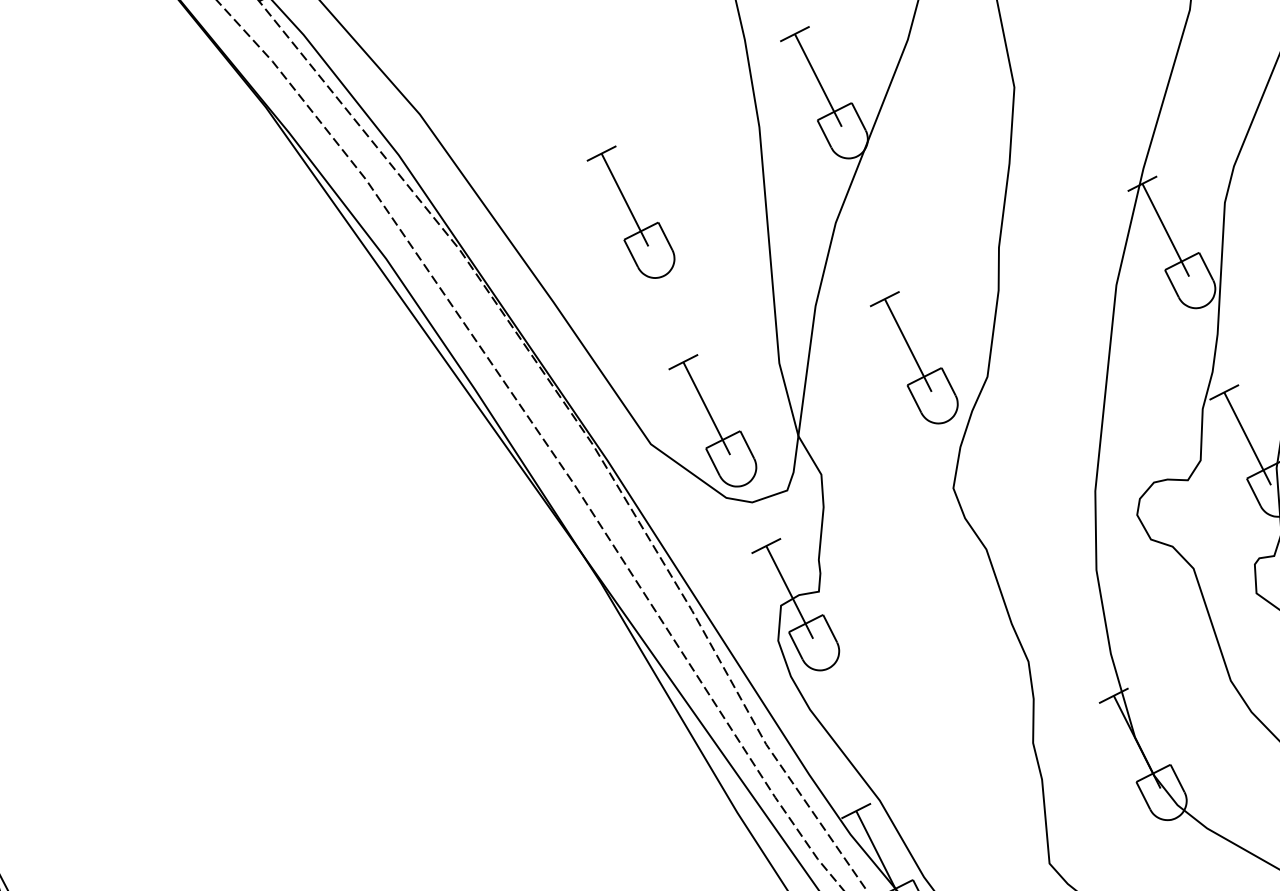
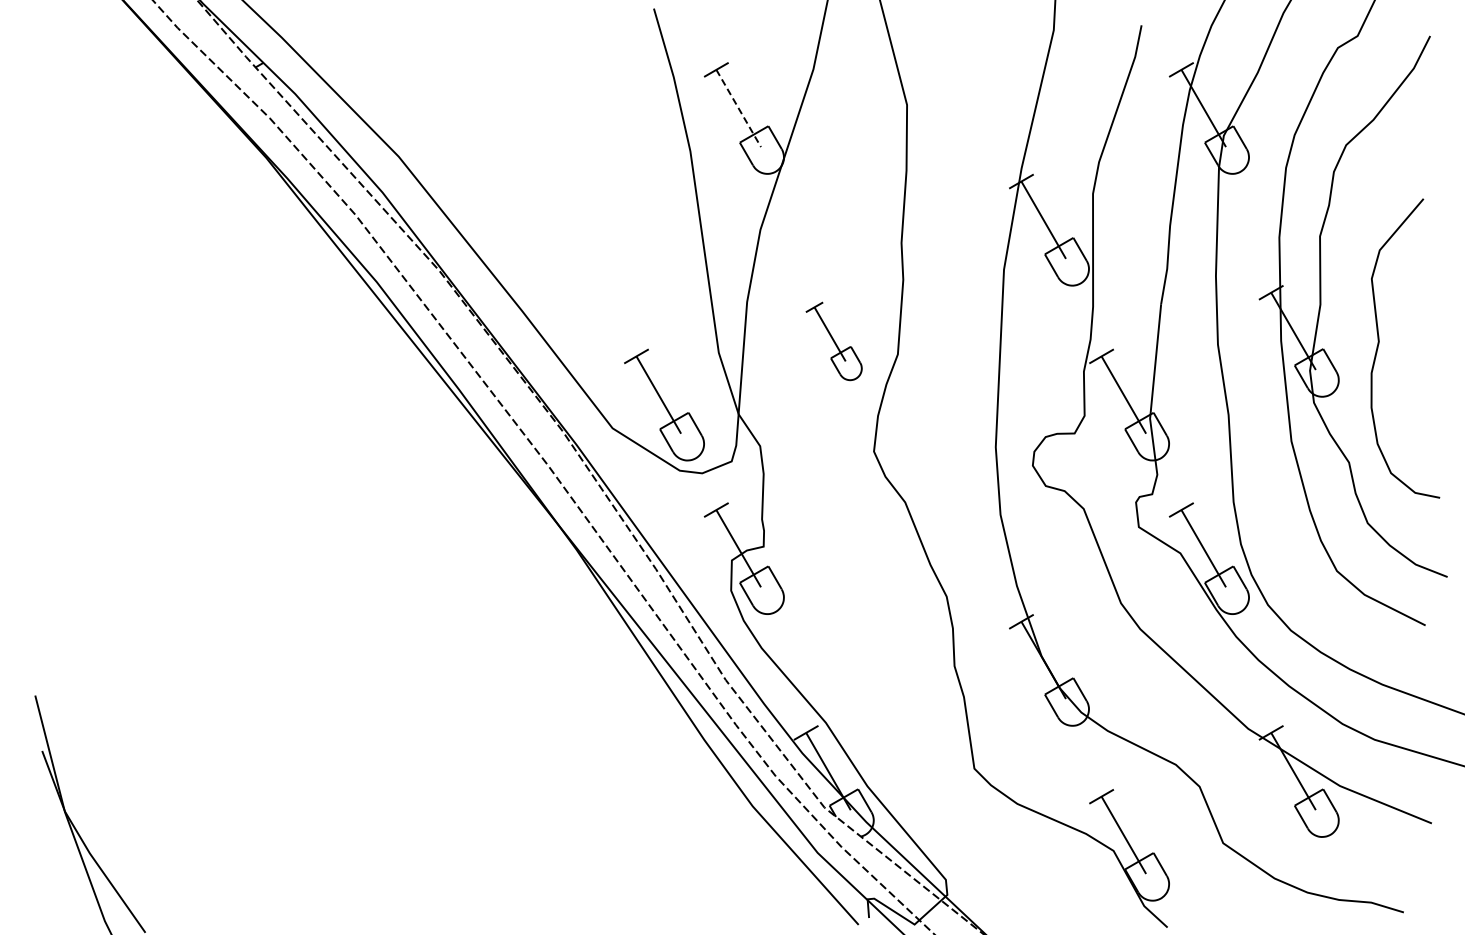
line: (818, 80) -> (738, 108), solid -> dashed
part: (631, 211) -> (584, 229), removed
part: (913, 357) -> (833, 341), size x0.7

